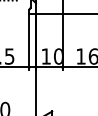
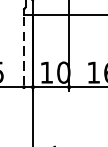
line: (29, 42) -> (24, 53), solid -> dashed

